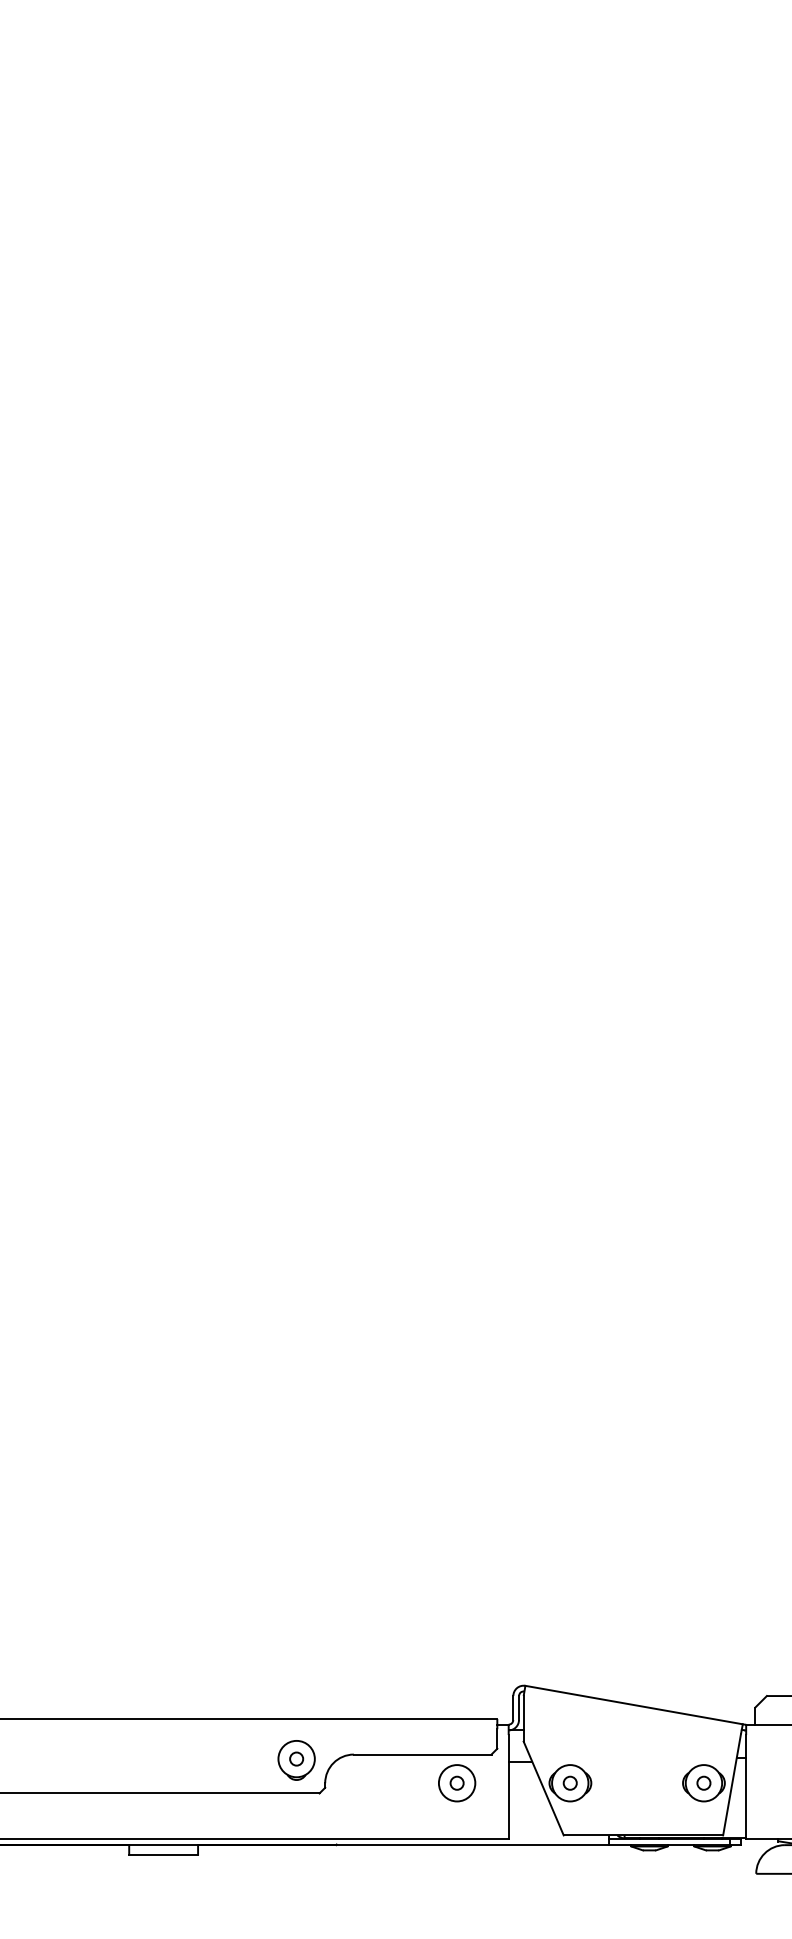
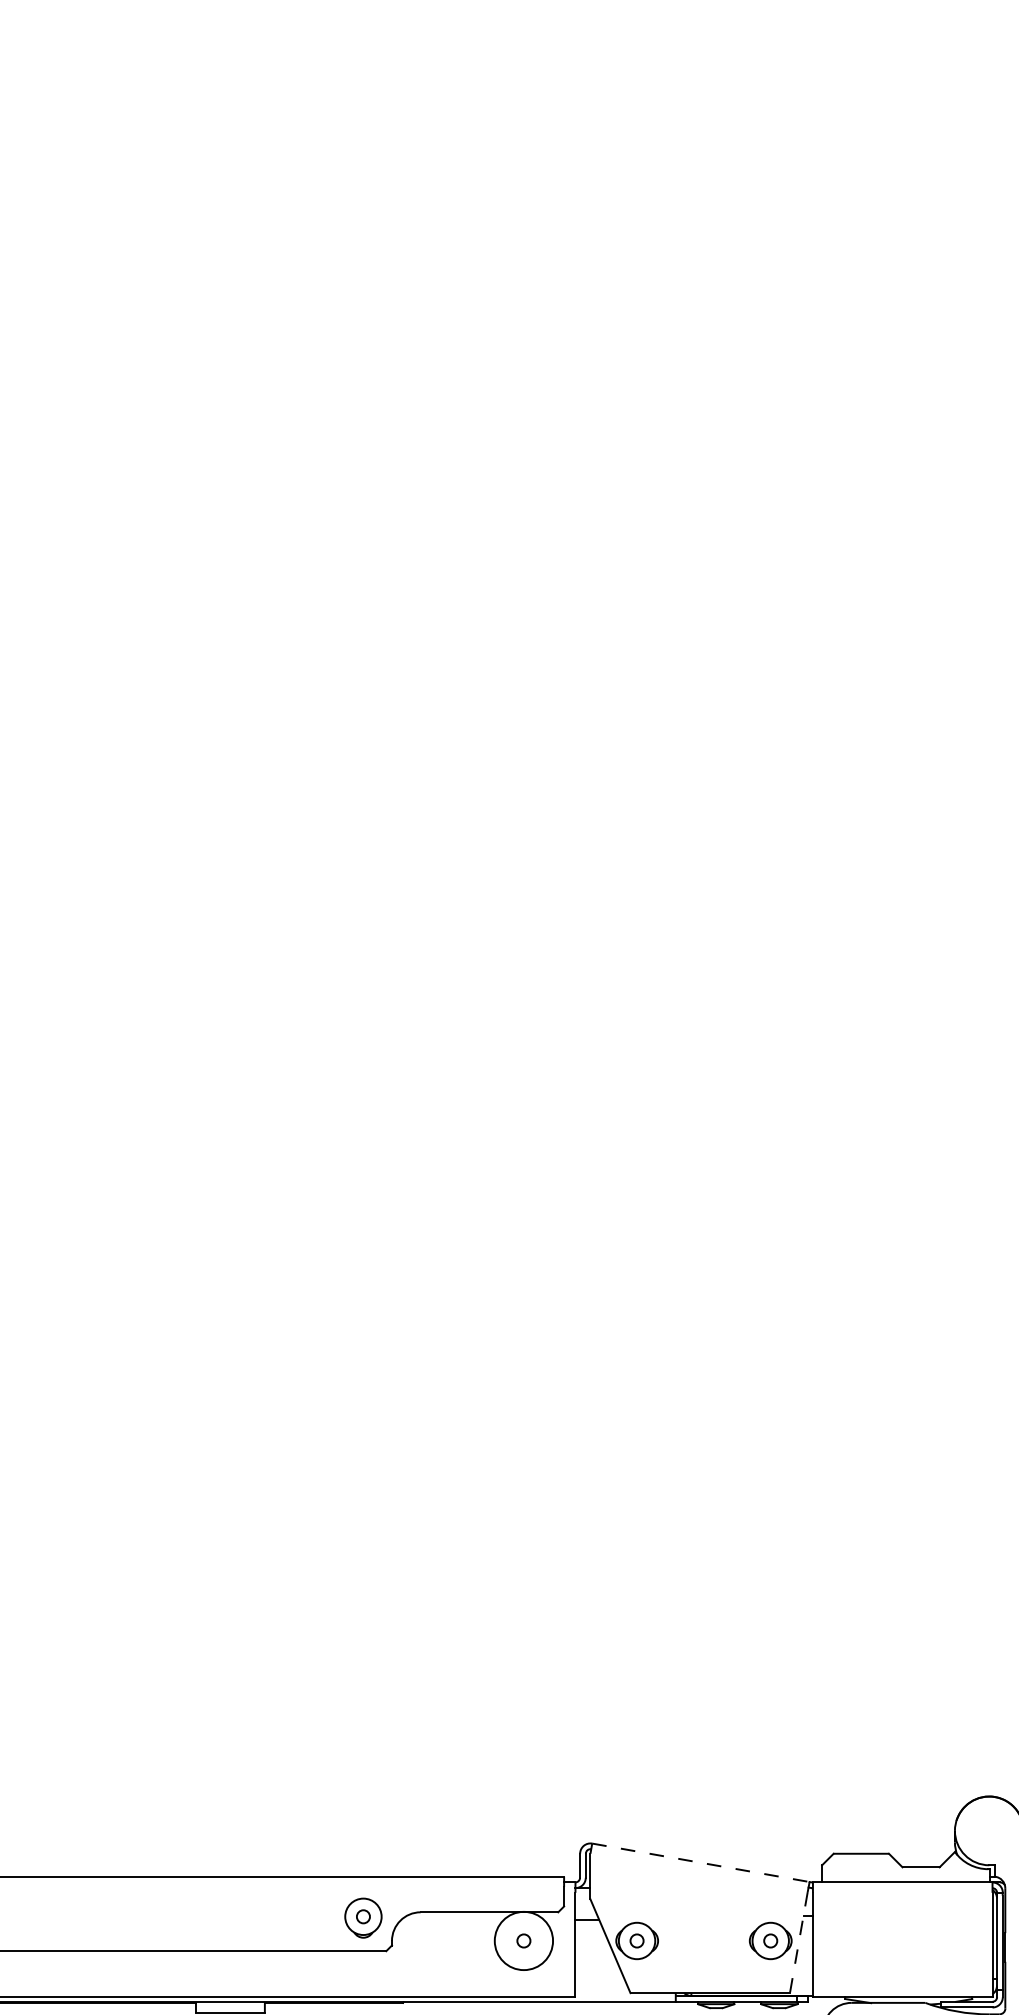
line: (634, 1704) -> (701, 1862), solid -> dashed
circle: (456, 1782) -> (523, 1940), size x1.6
line: (731, 1785) -> (798, 1943), solid -> dashed

